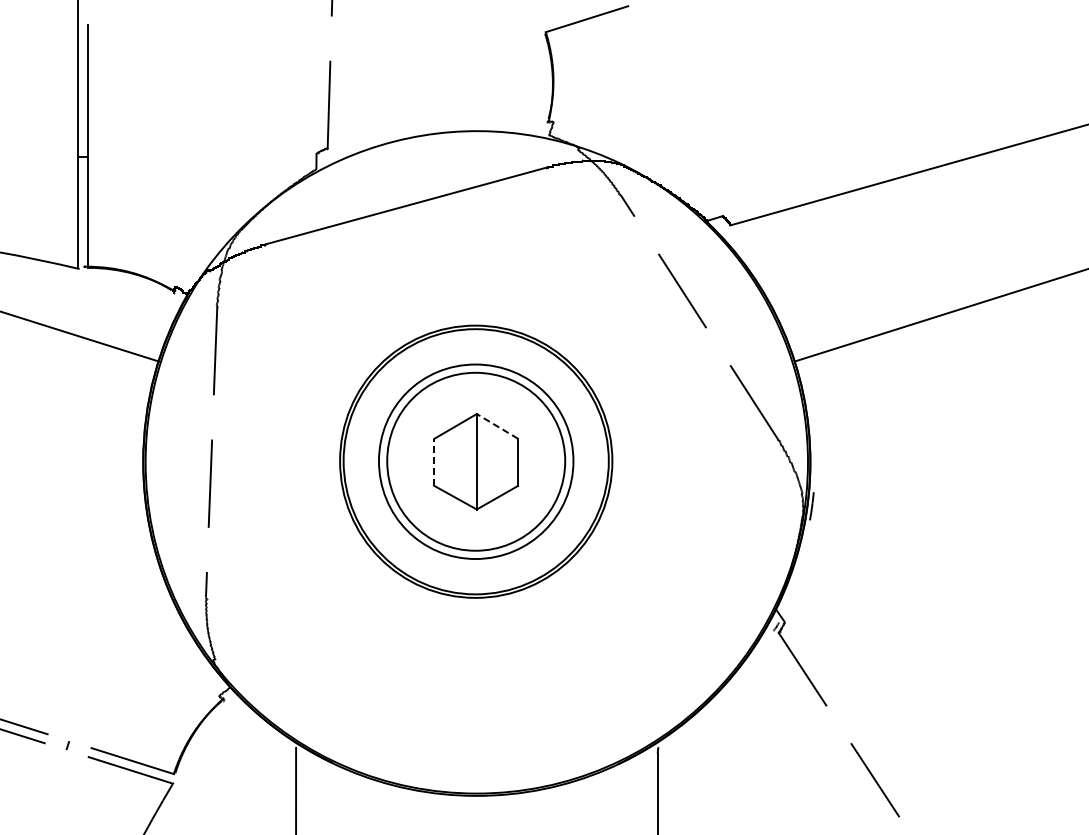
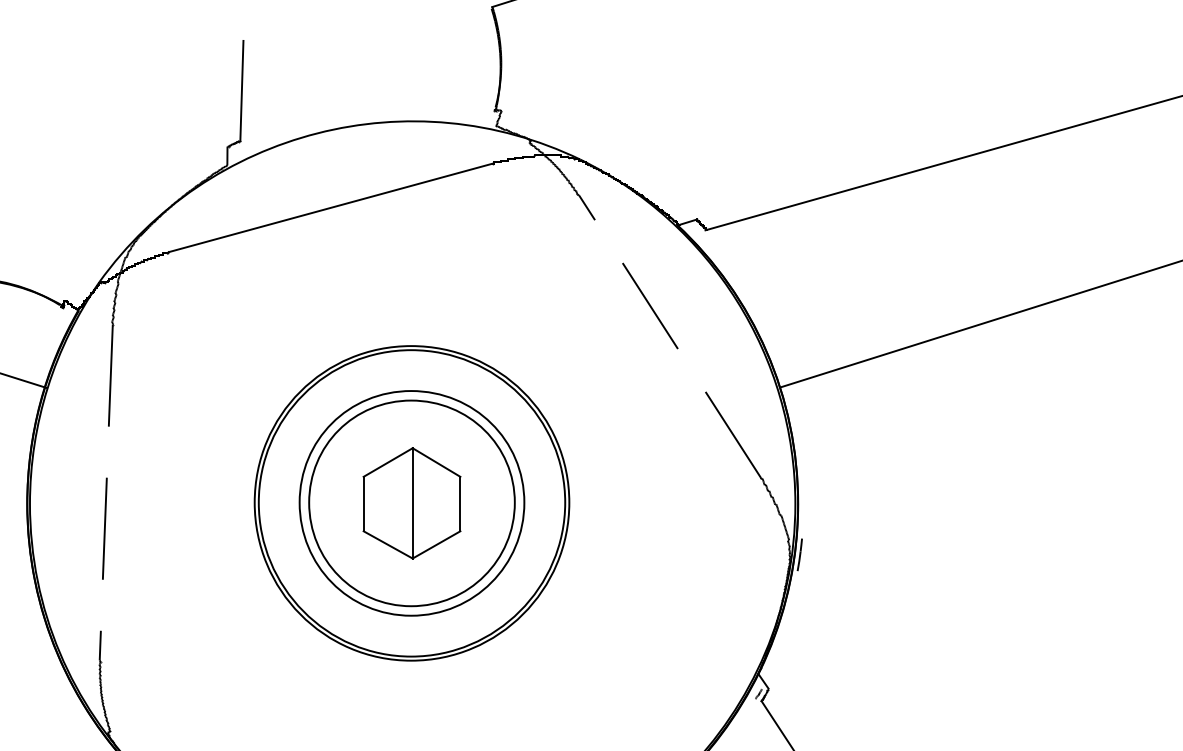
line: (497, 426) -> (436, 462), dashed -> solid
line: (434, 462) -> (363, 504), dashed -> solid

